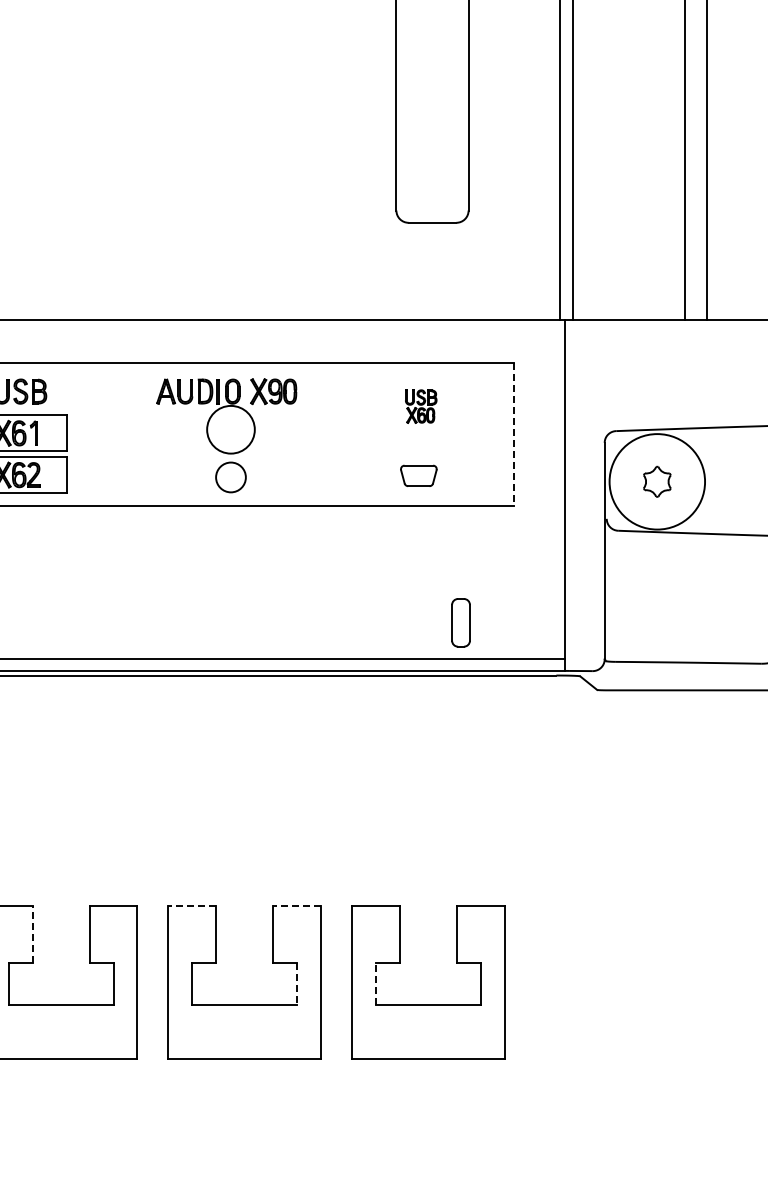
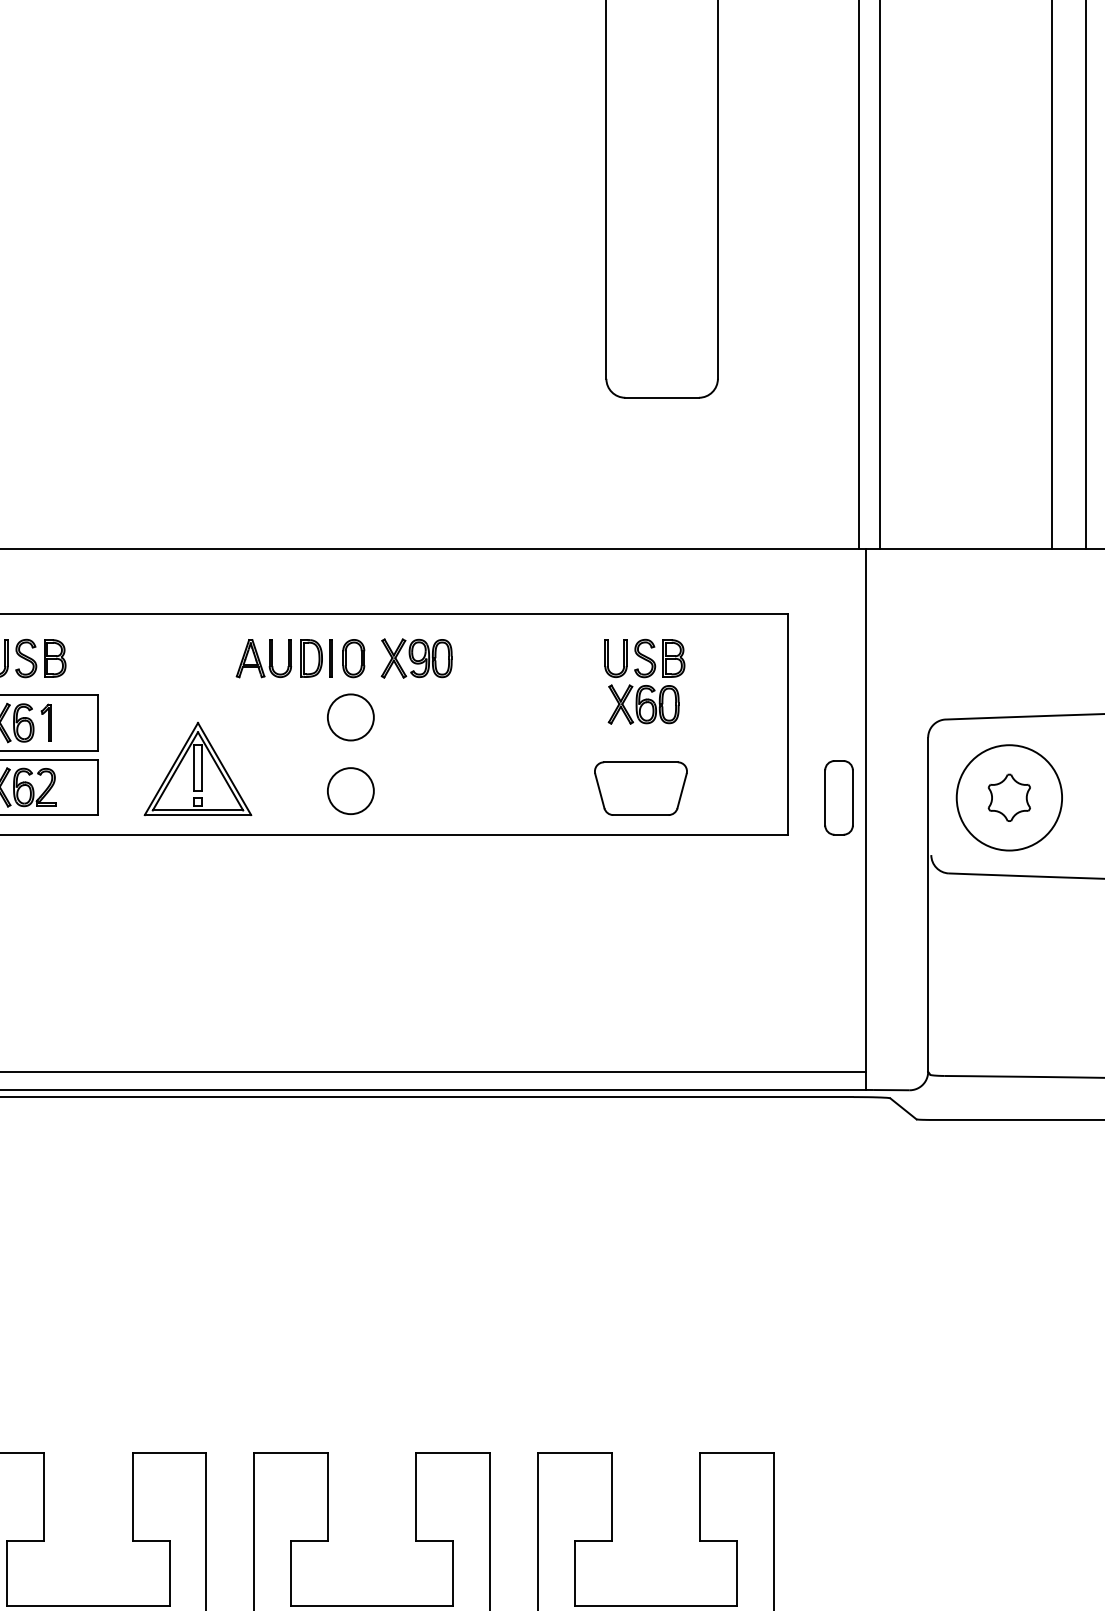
part: (420, 406) -> (643, 681), size x1.67
circle: (230, 429) -> (350, 717), size x0.62
line: (514, 434) -> (788, 724), dashed -> solid
part: (131, 462) -> (197, 768), added
part: (418, 475) -> (640, 788), size x1.67
circle: (657, 481) -> (1009, 797), size x0.71
part: (460, 622) -> (838, 797), moved
line: (192, 905) -> (291, 1452), dashed -> solid
line: (297, 905) -> (453, 1452), dashed -> solid
line: (32, 934) -> (44, 1497), dashed -> solid
line: (297, 984) -> (453, 1574), dashed -> solid
line: (375, 984) -> (574, 1574), dashed -> solid

